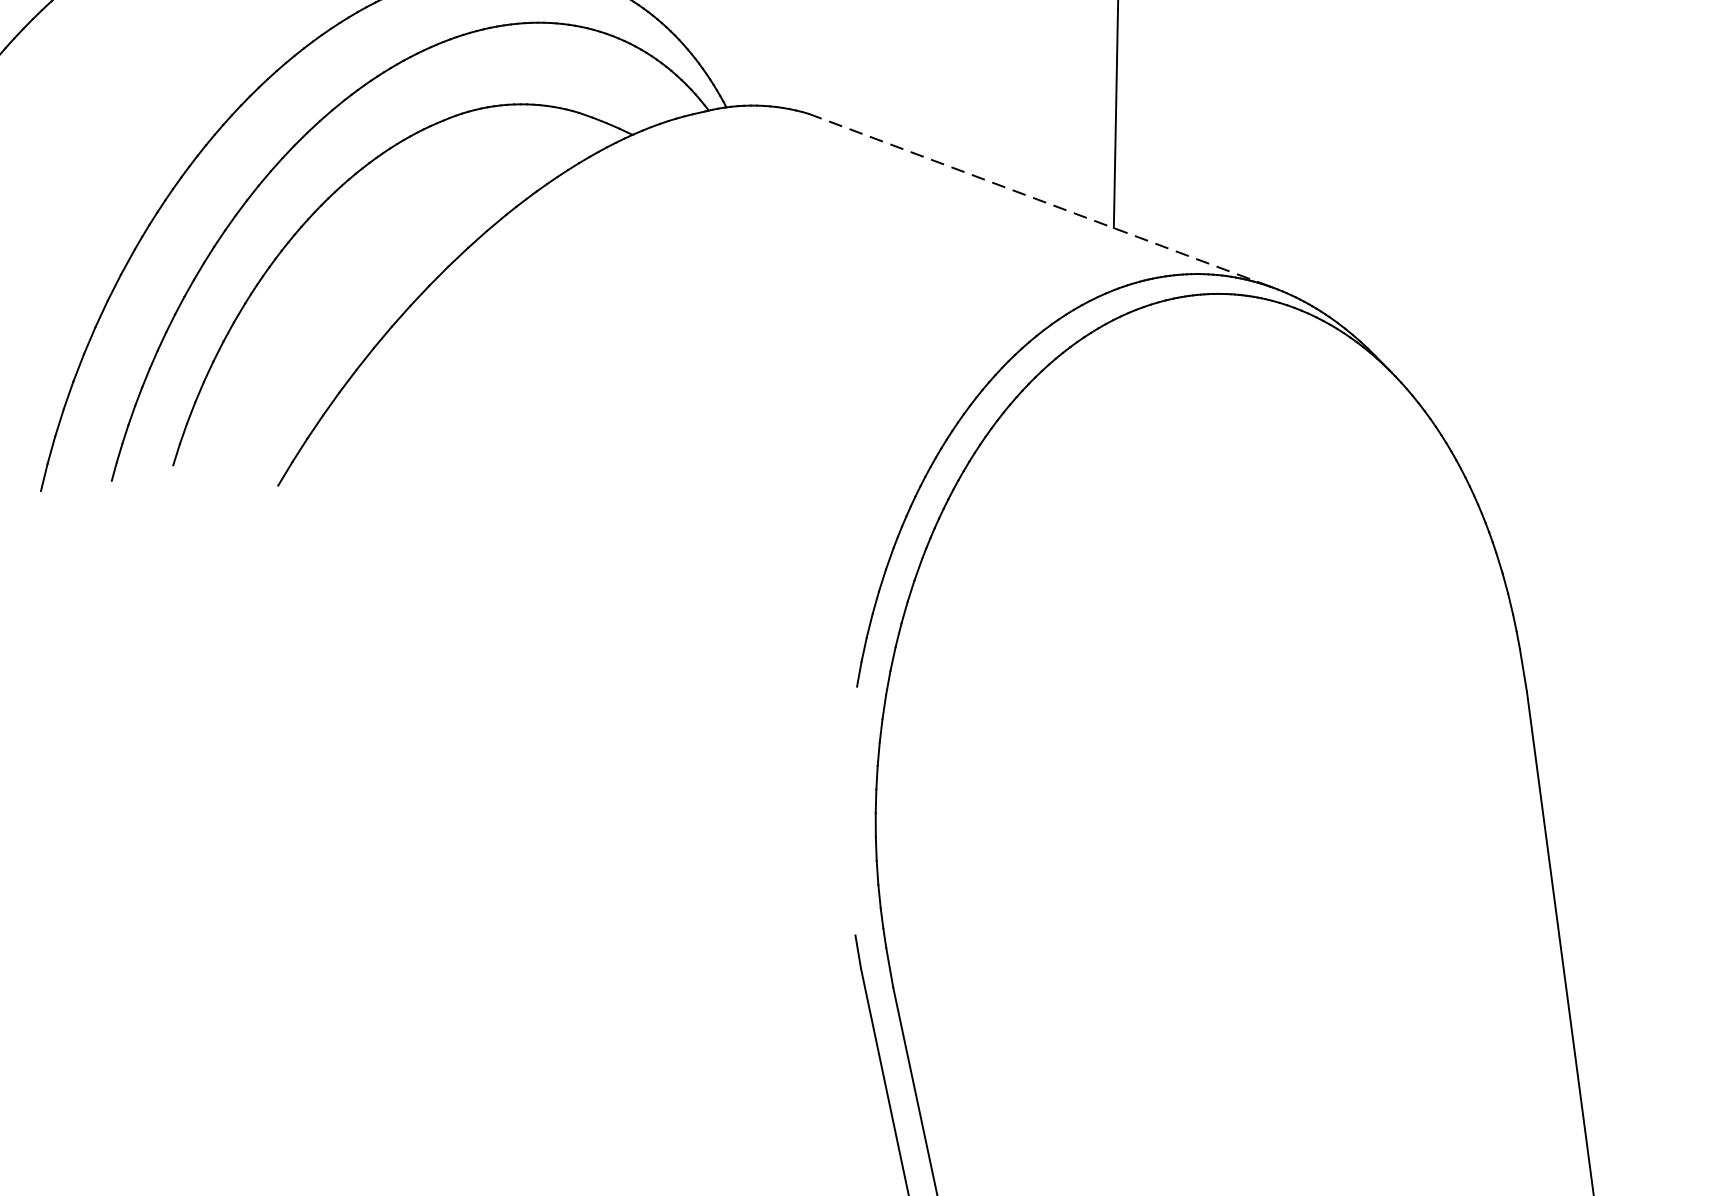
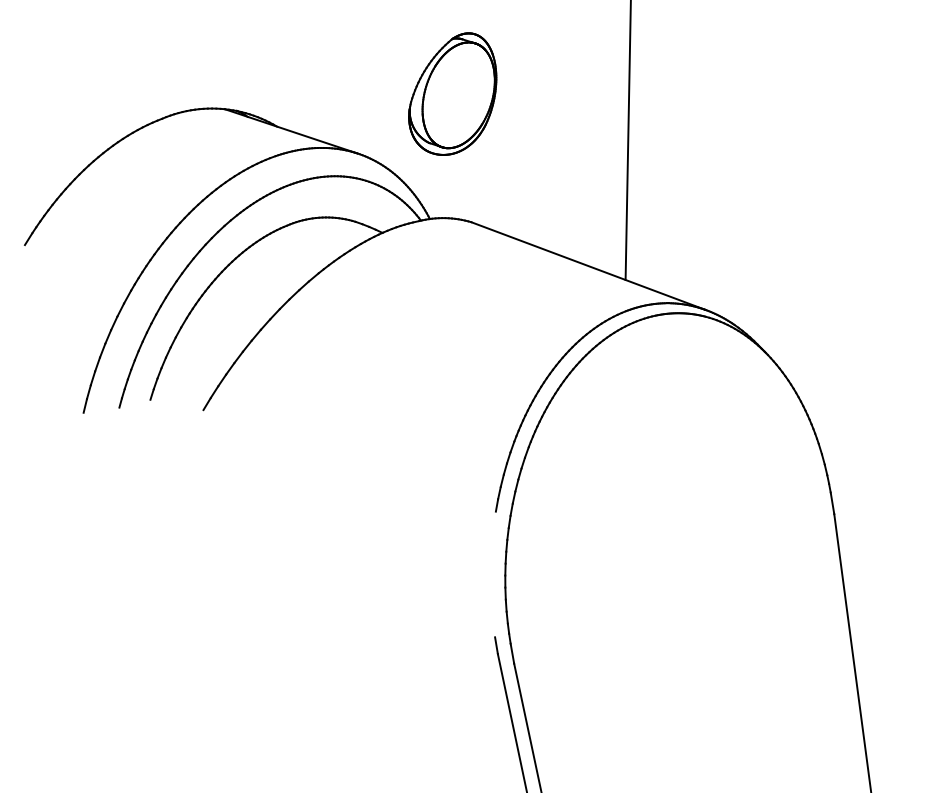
line: (1040, 201) -> (588, 266), dashed -> solid

